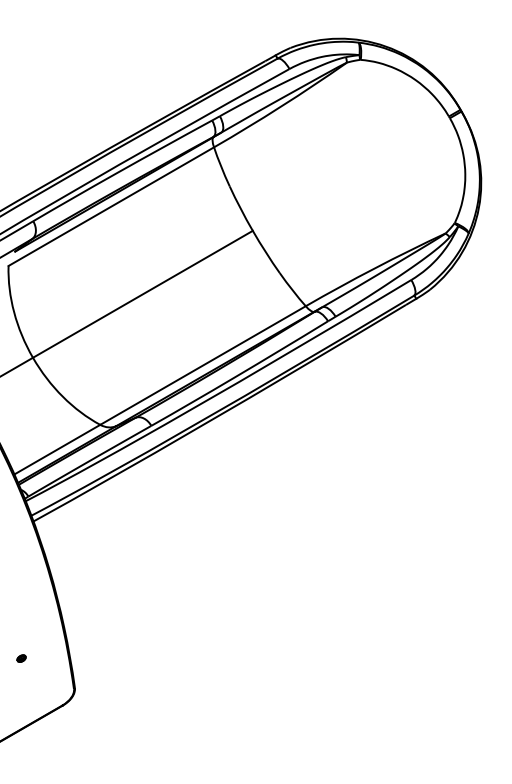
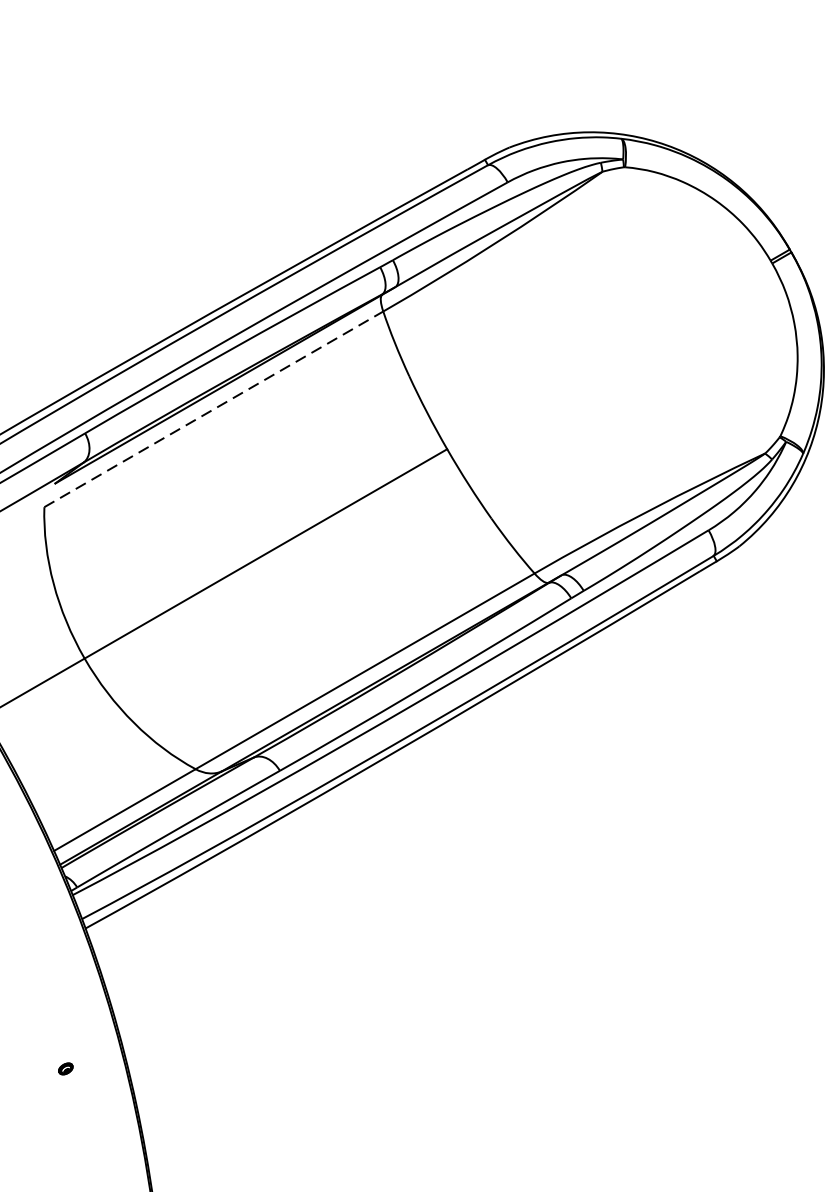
line: (111, 206) -> (214, 409), solid -> dashed
part: (21, 658) -> (65, 1068), moved

